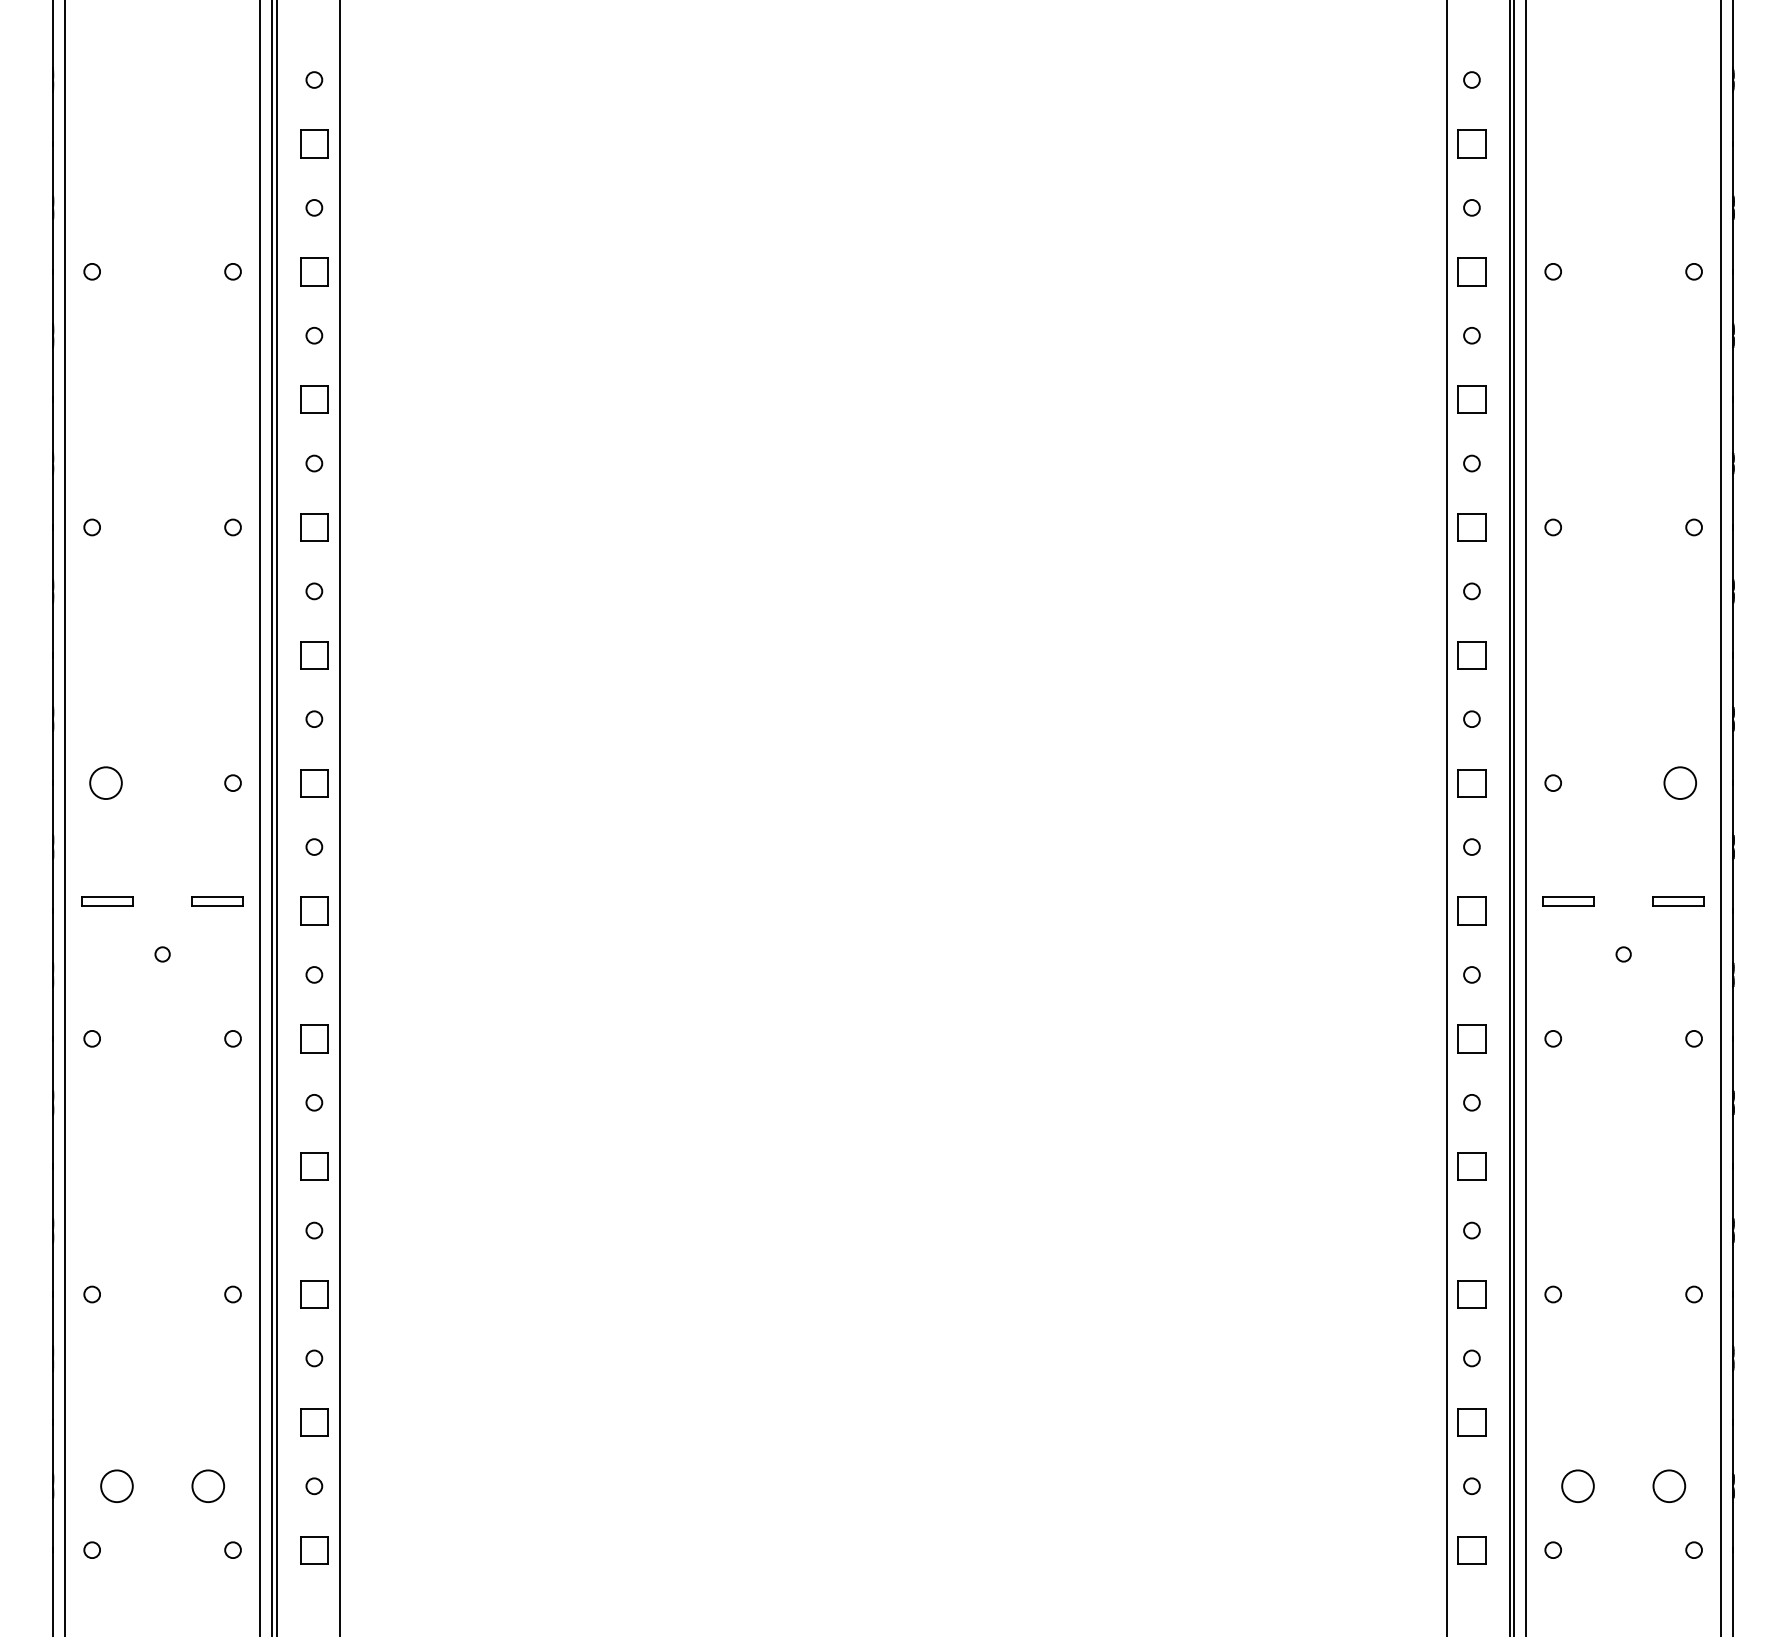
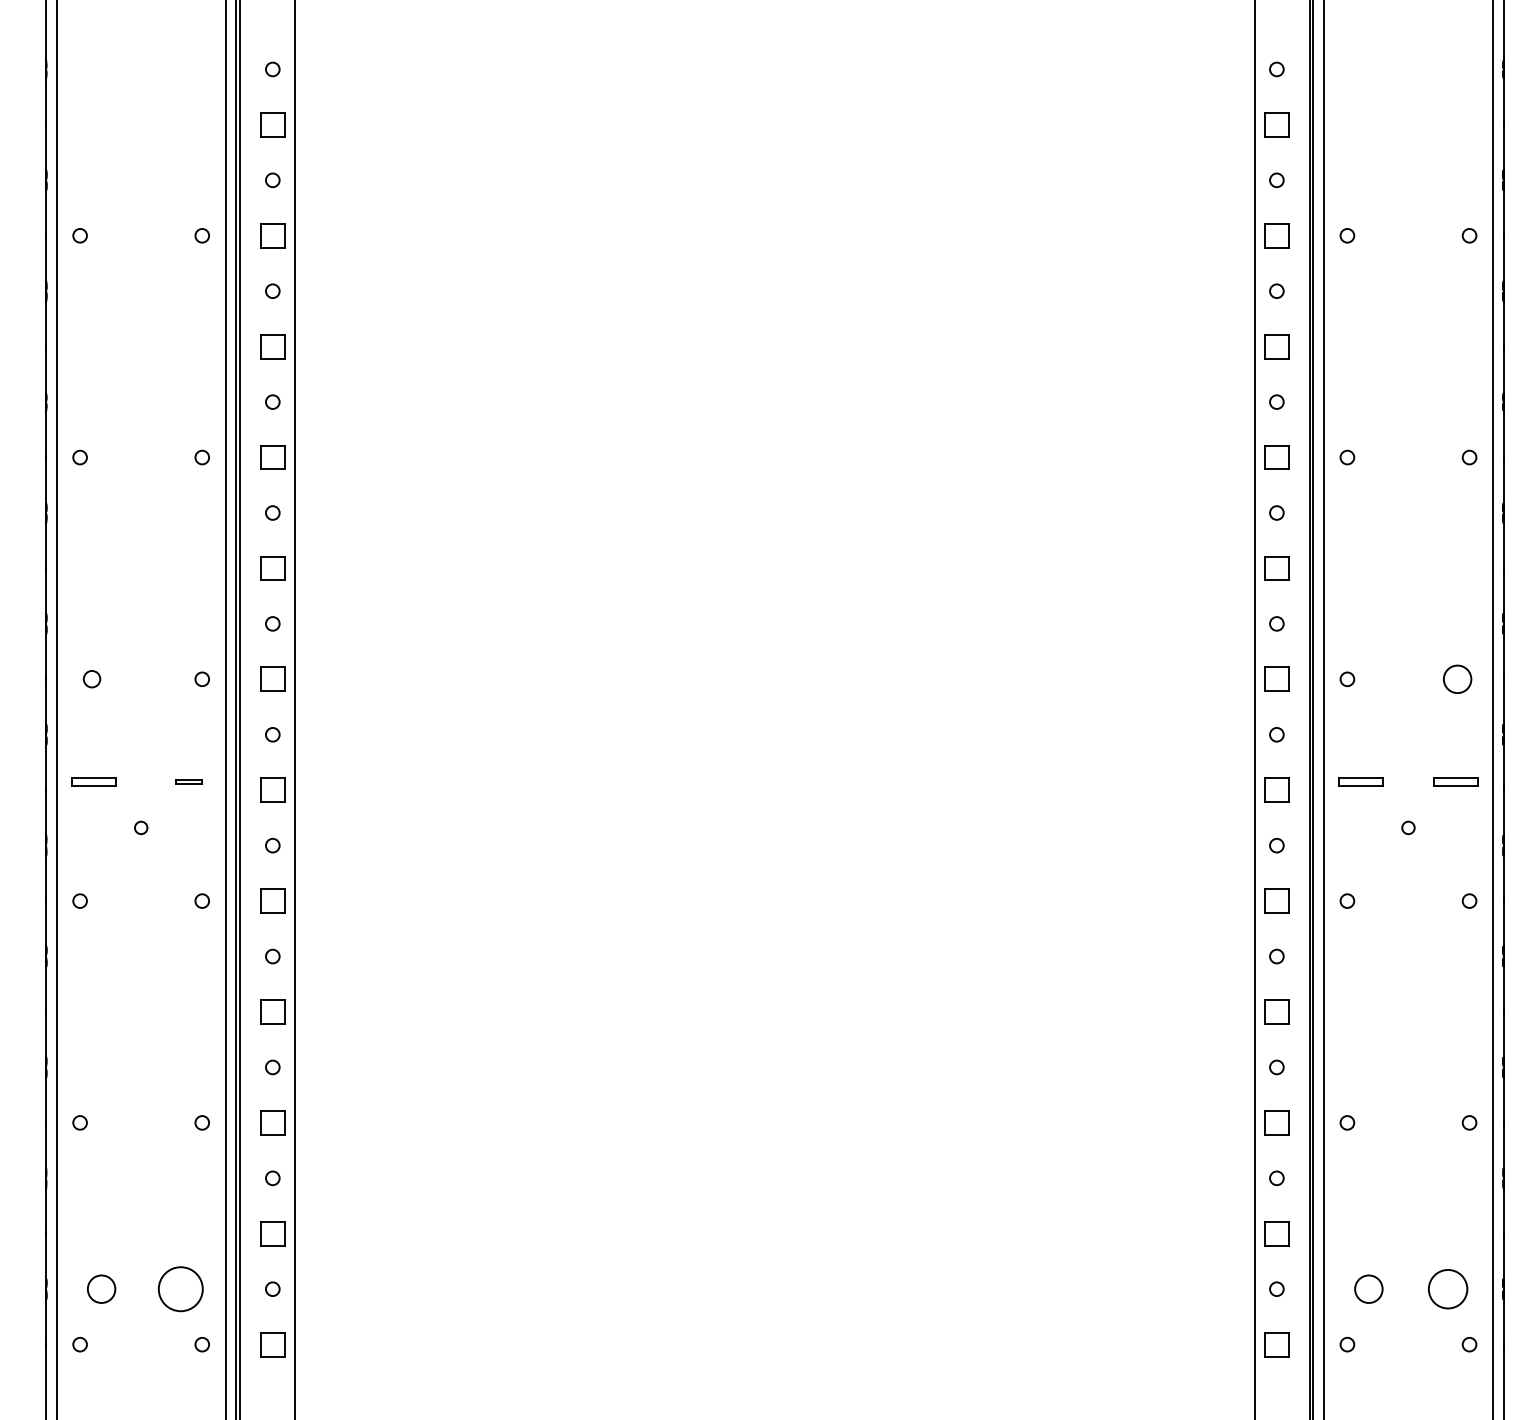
circle: (105, 782) -> (91, 678), size x0.6
part: (217, 900) -> (188, 781), size x0.6
circle: (207, 1485) -> (180, 1288), size x1.6
circle: (1668, 1485) -> (1447, 1288), size x1.4

